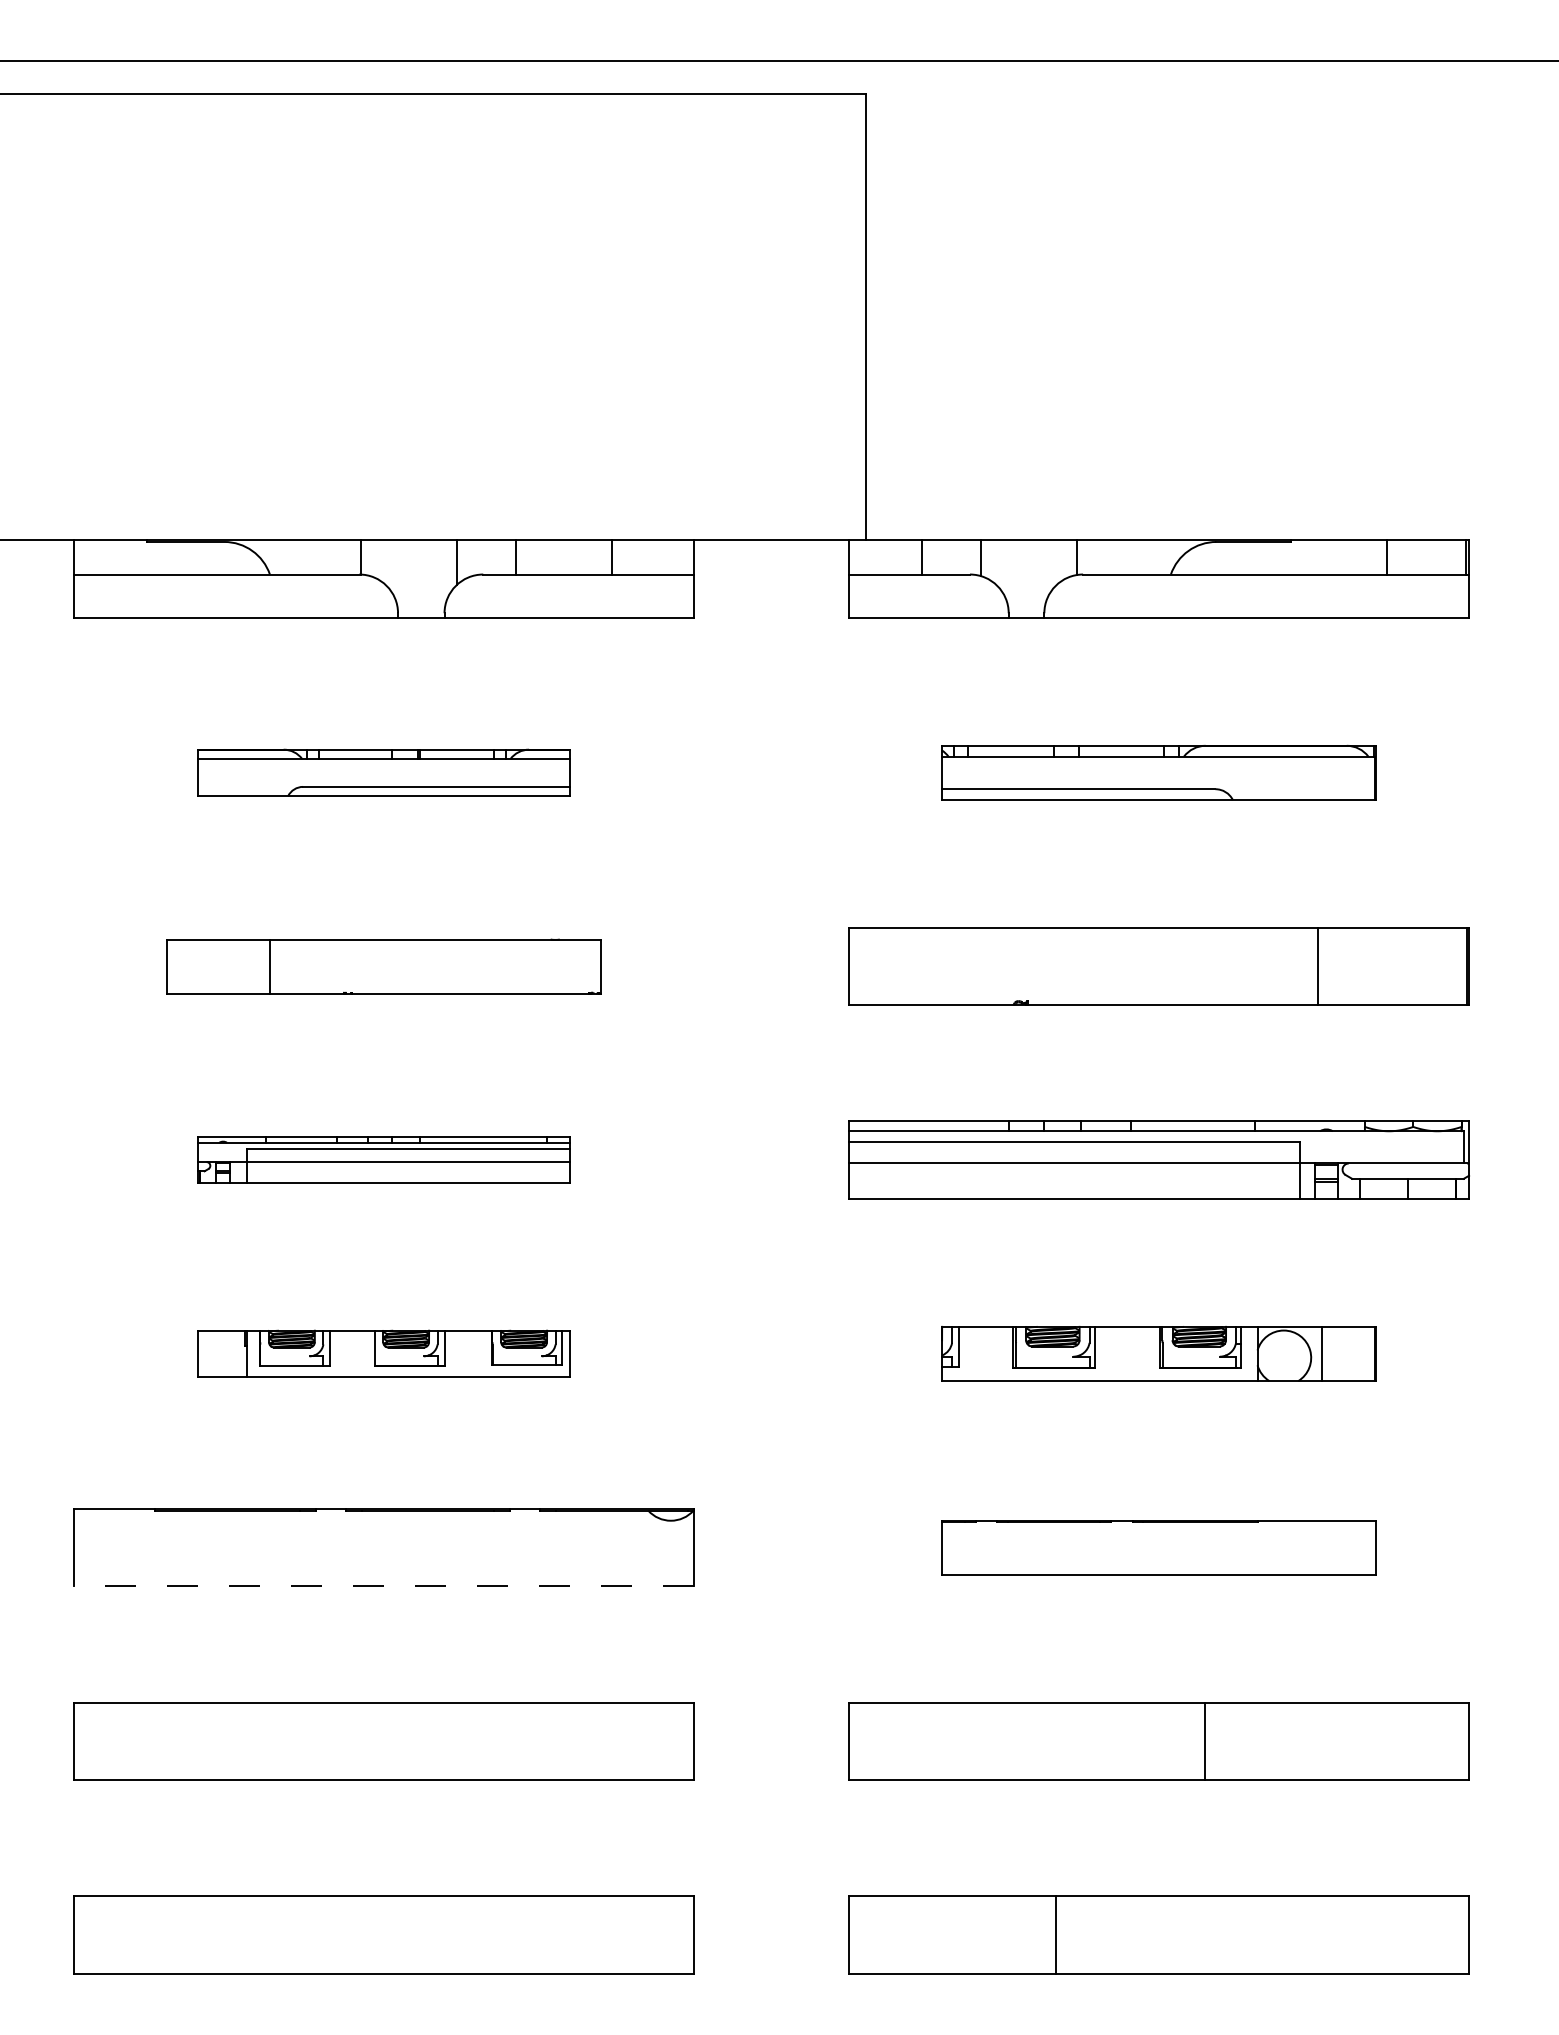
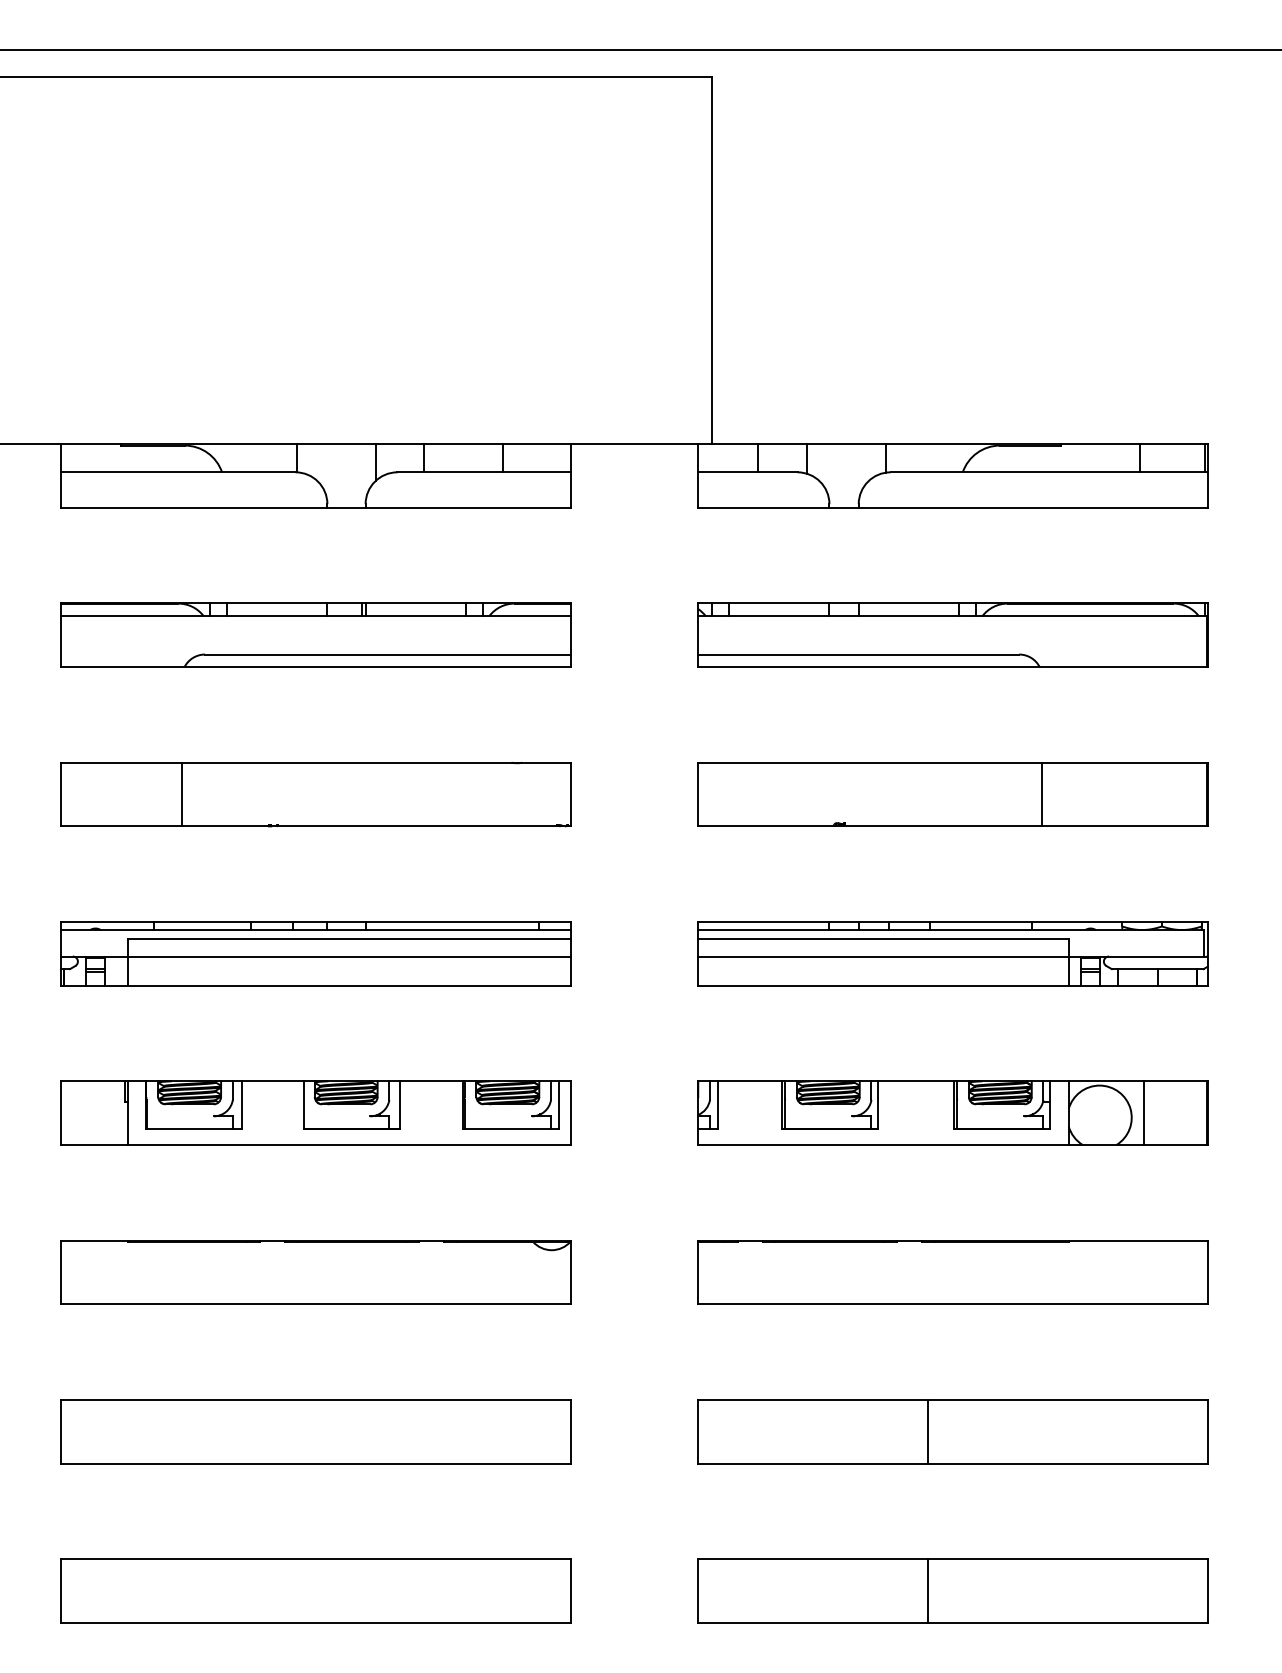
part: (383, 772) -> (315, 635), size x1.67
part: (1158, 772) -> (952, 635), size x1.43
part: (383, 966) -> (315, 794), size x1.43
line: (1318, 966) -> (1042, 794), moved
part: (383, 1159) -> (315, 953), size x1.67
part: (383, 1353) -> (315, 1112), size x1.67
part: (1158, 1353) -> (952, 1112), size x1.43
part: (1158, 1547) -> (952, 1272), size x1.43
line: (384, 1586) -> (316, 1304), dashed -> solid
line: (1205, 1741) -> (927, 1431), moved
line: (1056, 1934) -> (927, 1590), moved

